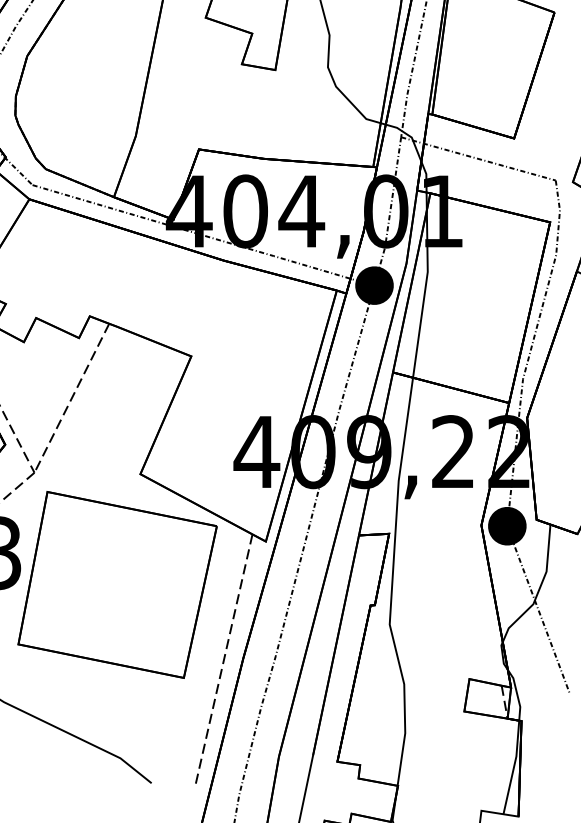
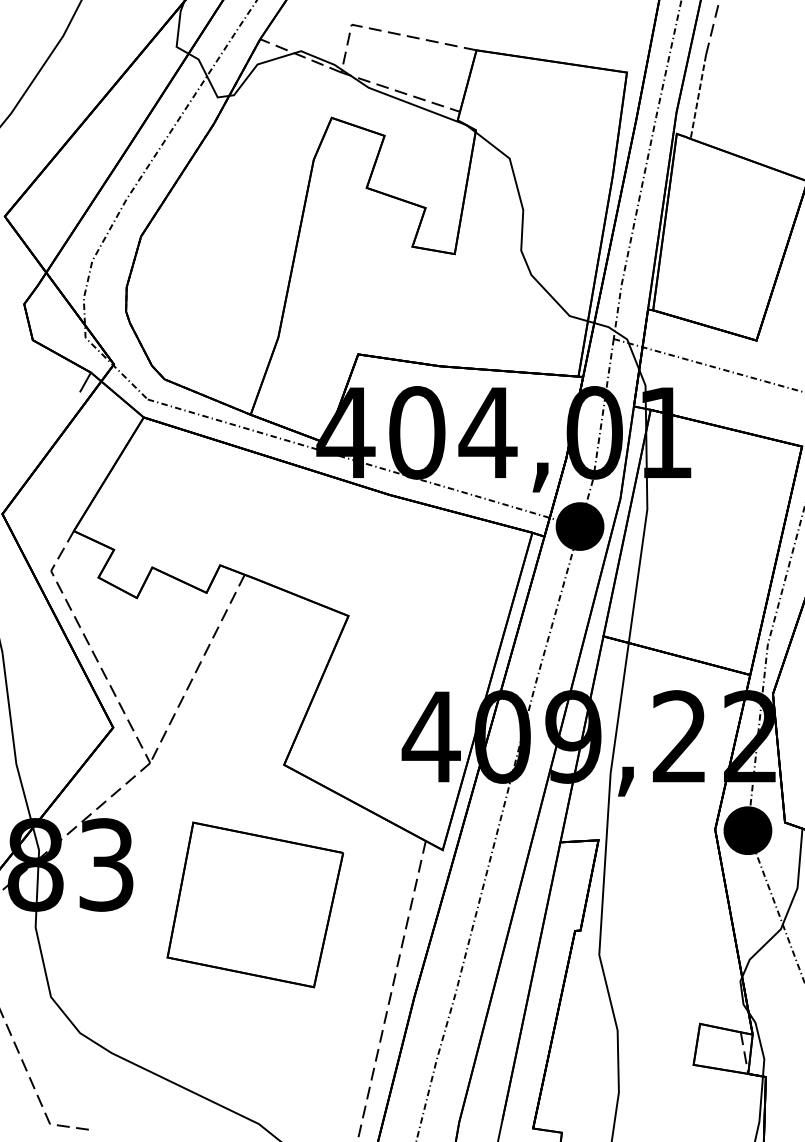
part: (117, 584) -> (255, 904), size x0.7

